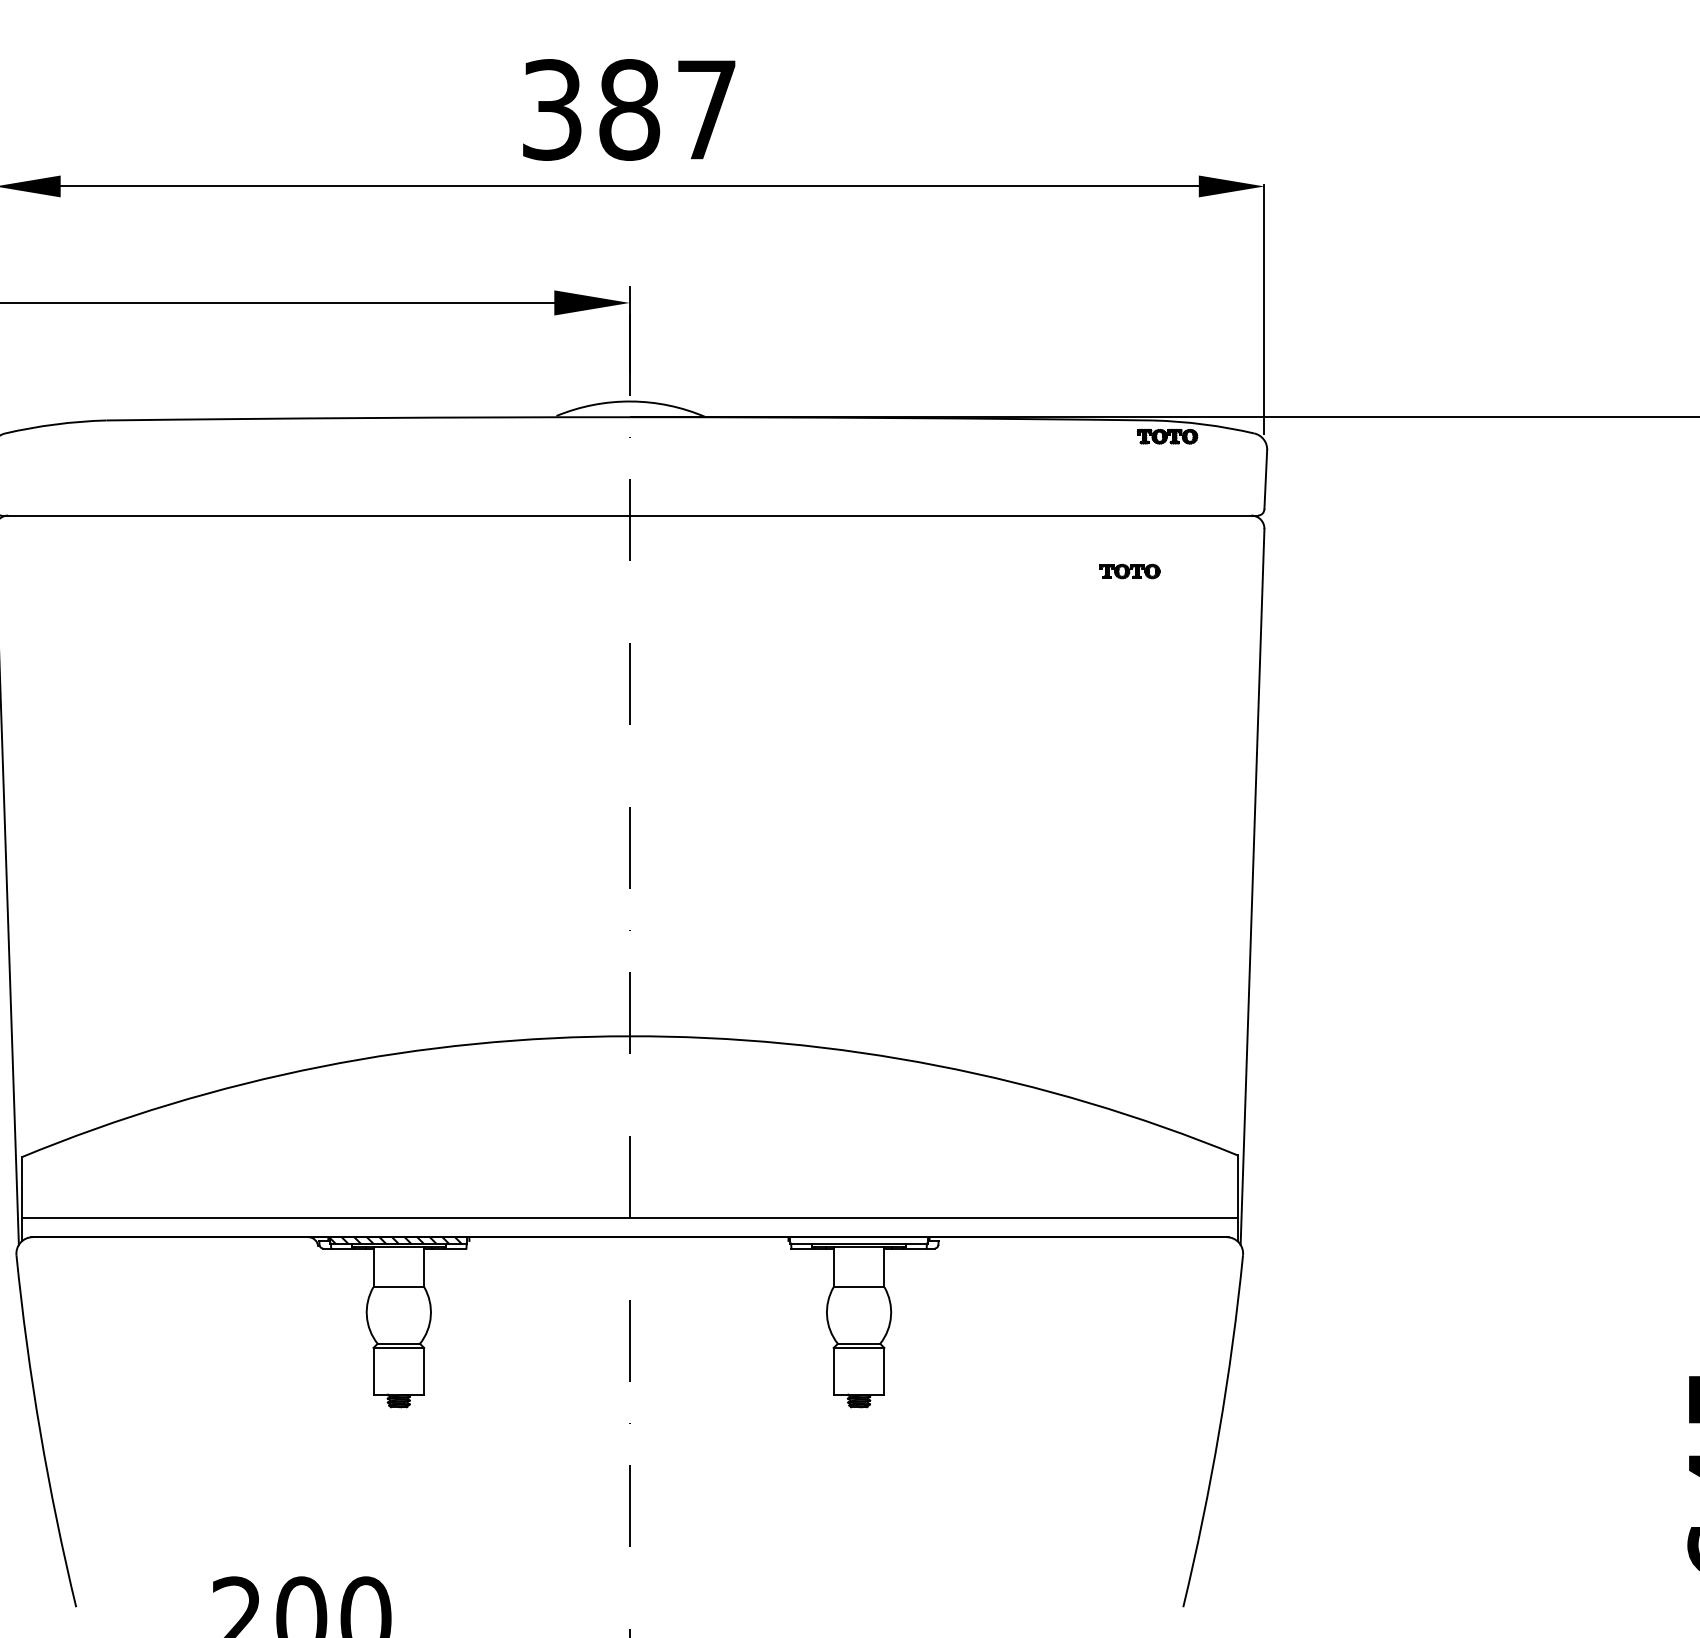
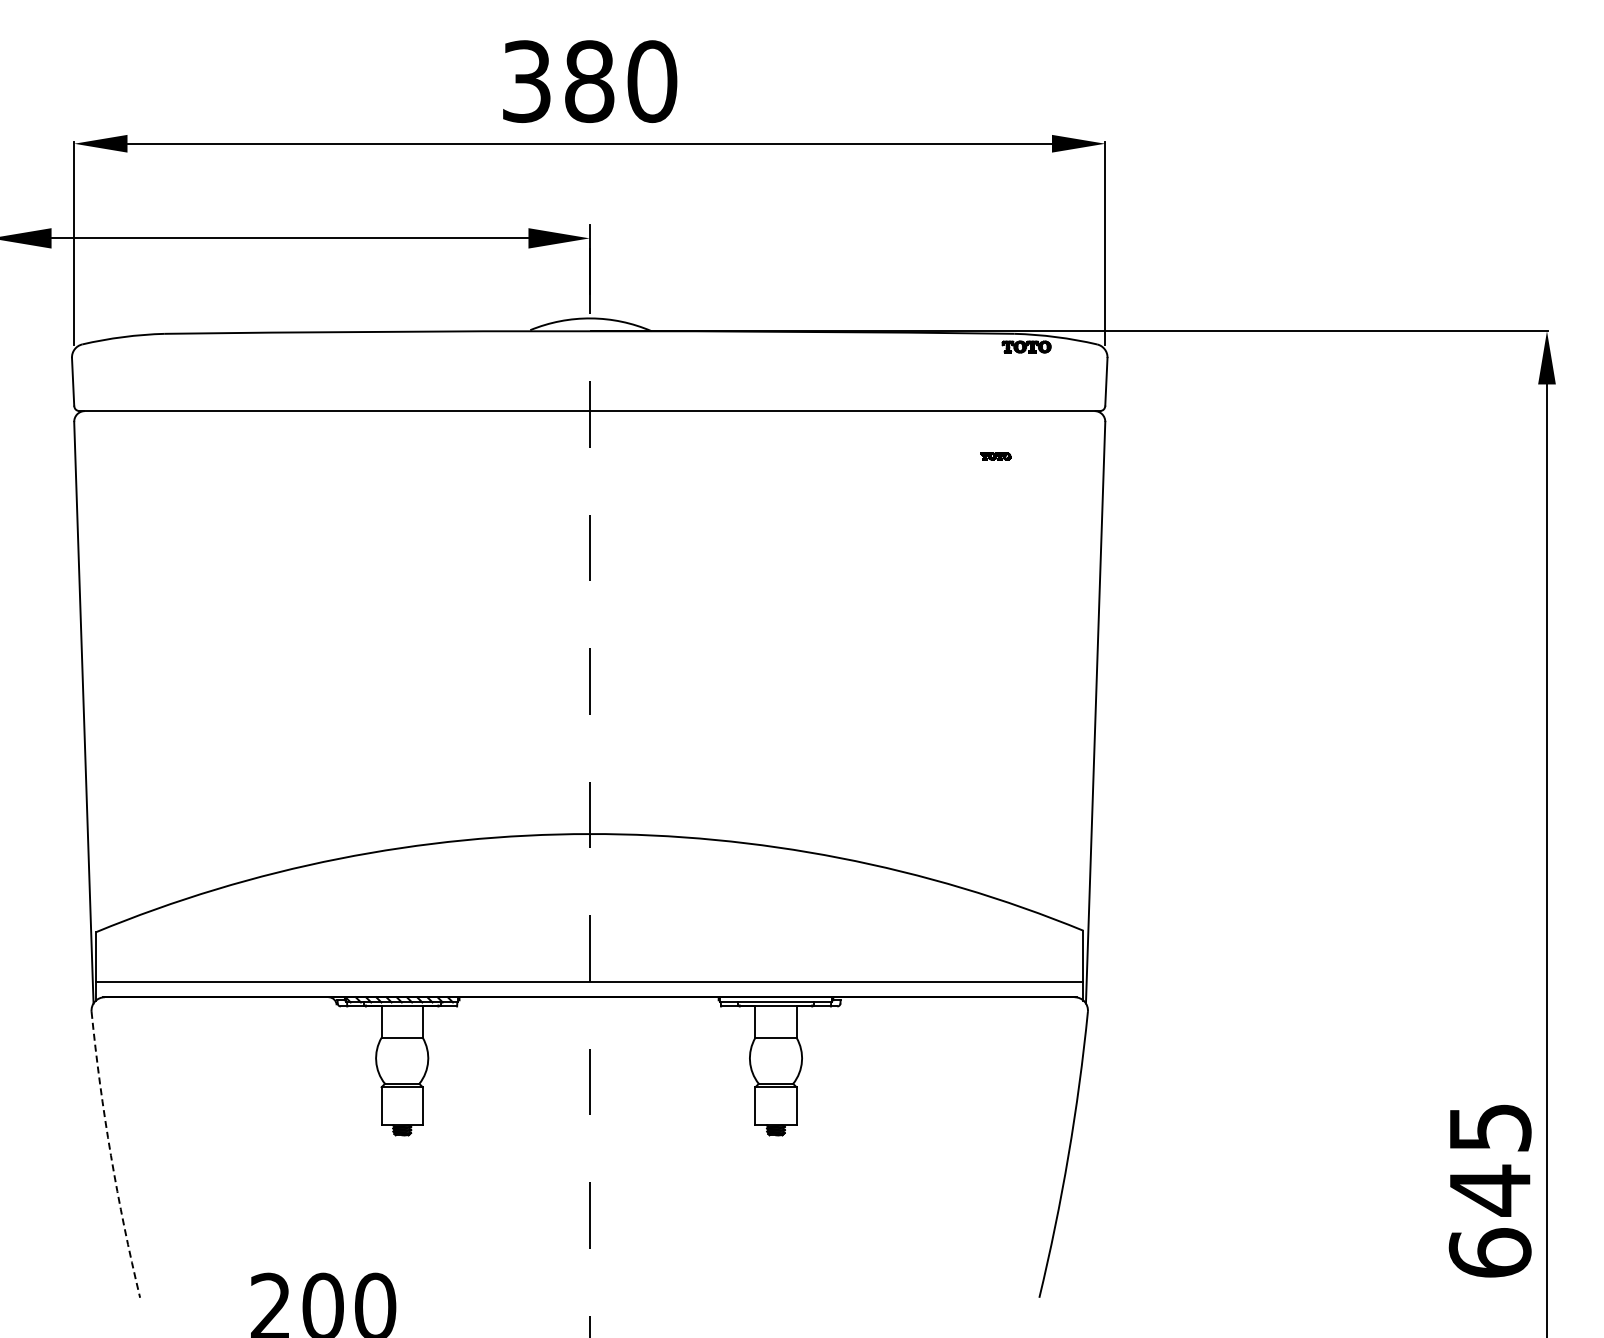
text: (707, 109) -> (652, 81), 387 -> 380
part: (1129, 571) -> (995, 456), size x0.6
arc: (40, 1432) -> (111, 1155), solid -> dashed

